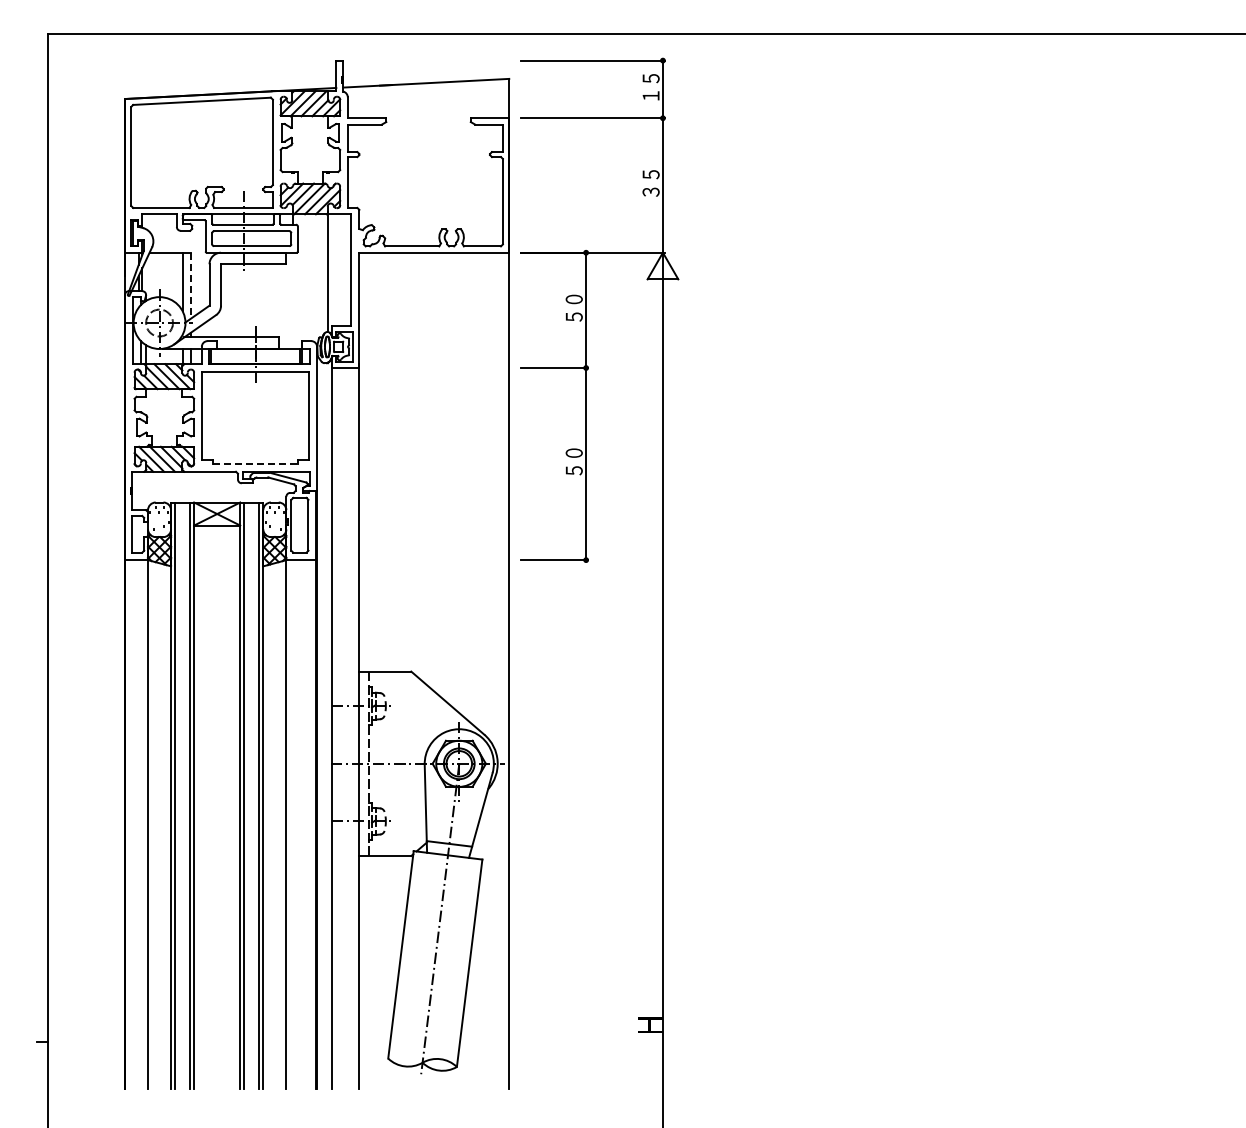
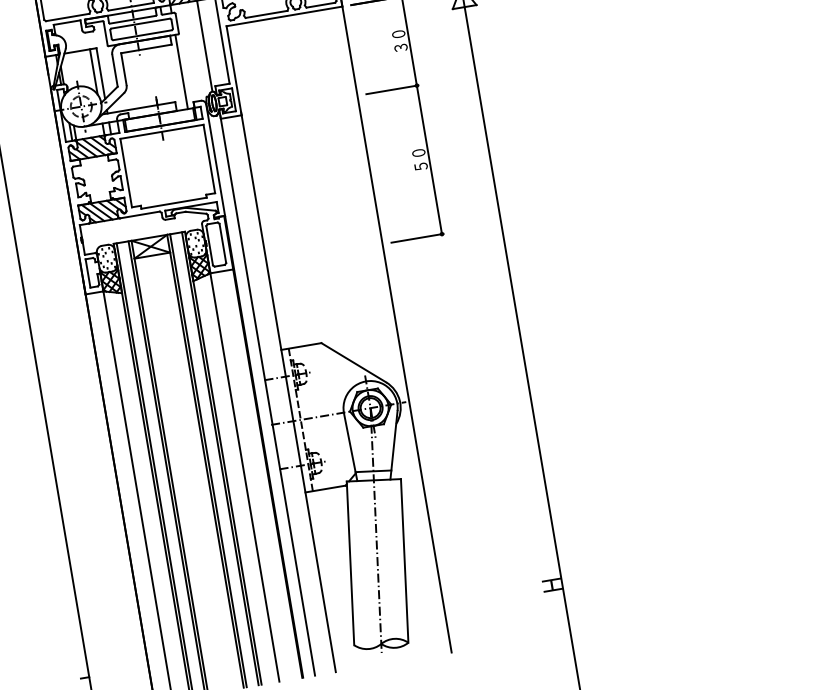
line: (191, 285) -> (101, 73), dashed -> solid
line: (293, 300) -> (181, 71), added
text: (573, 316) -> (400, 47), ５０ -> ３０
line: (256, 464) -> (174, 203), dashed -> solid

